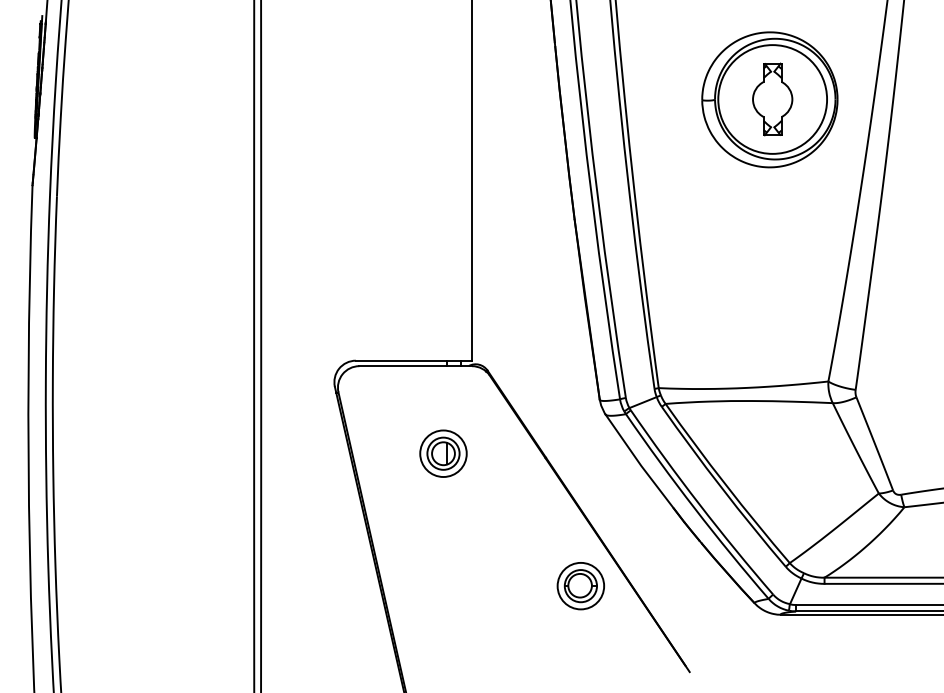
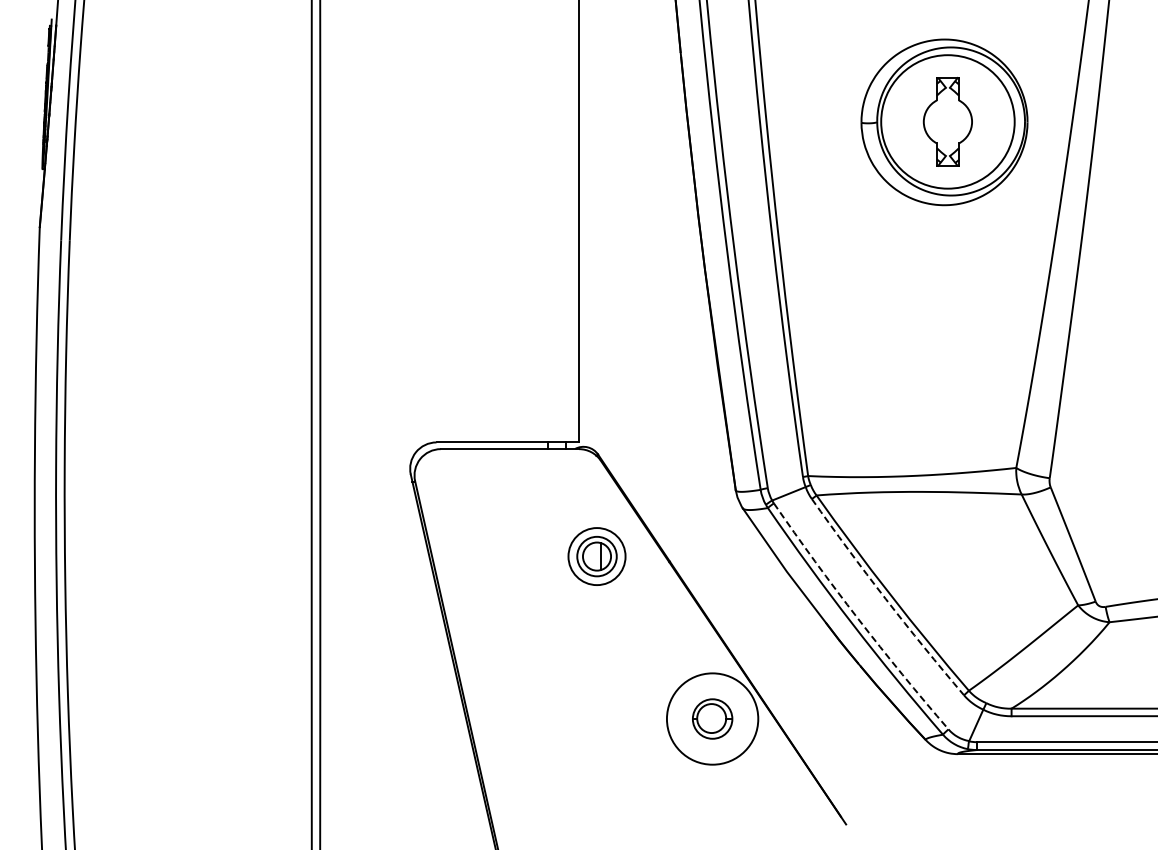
part: (443, 453) -> (596, 556), moved
arc: (721, 487) -> (885, 598), solid -> dashed
arc: (699, 504) -> (858, 618), solid -> dashed
circle: (580, 585) -> (712, 718), size x1.6

